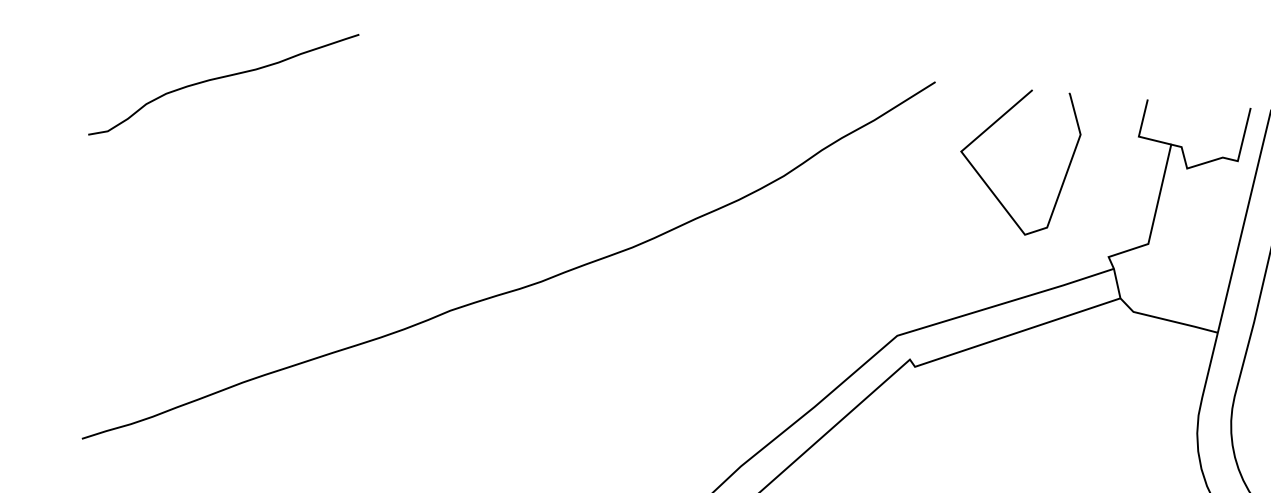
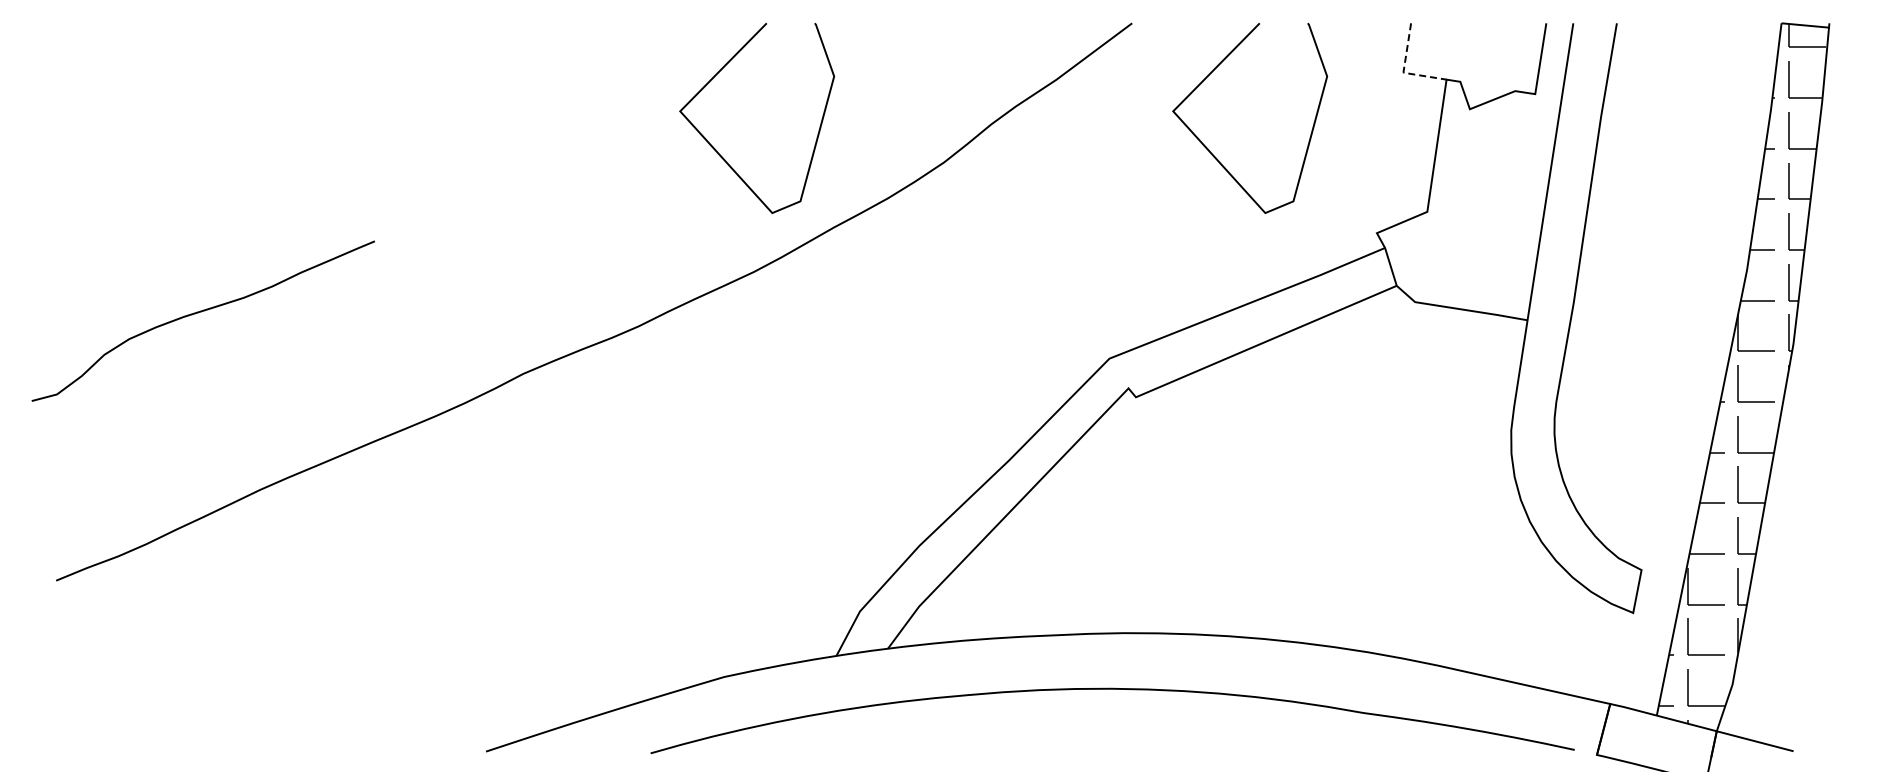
curve: (222, 77) -> (201, 312), moved
line: (1139, 134) -> (1403, 69), solid -> dashed
curve: (611, 152) -> (716, 149), added

